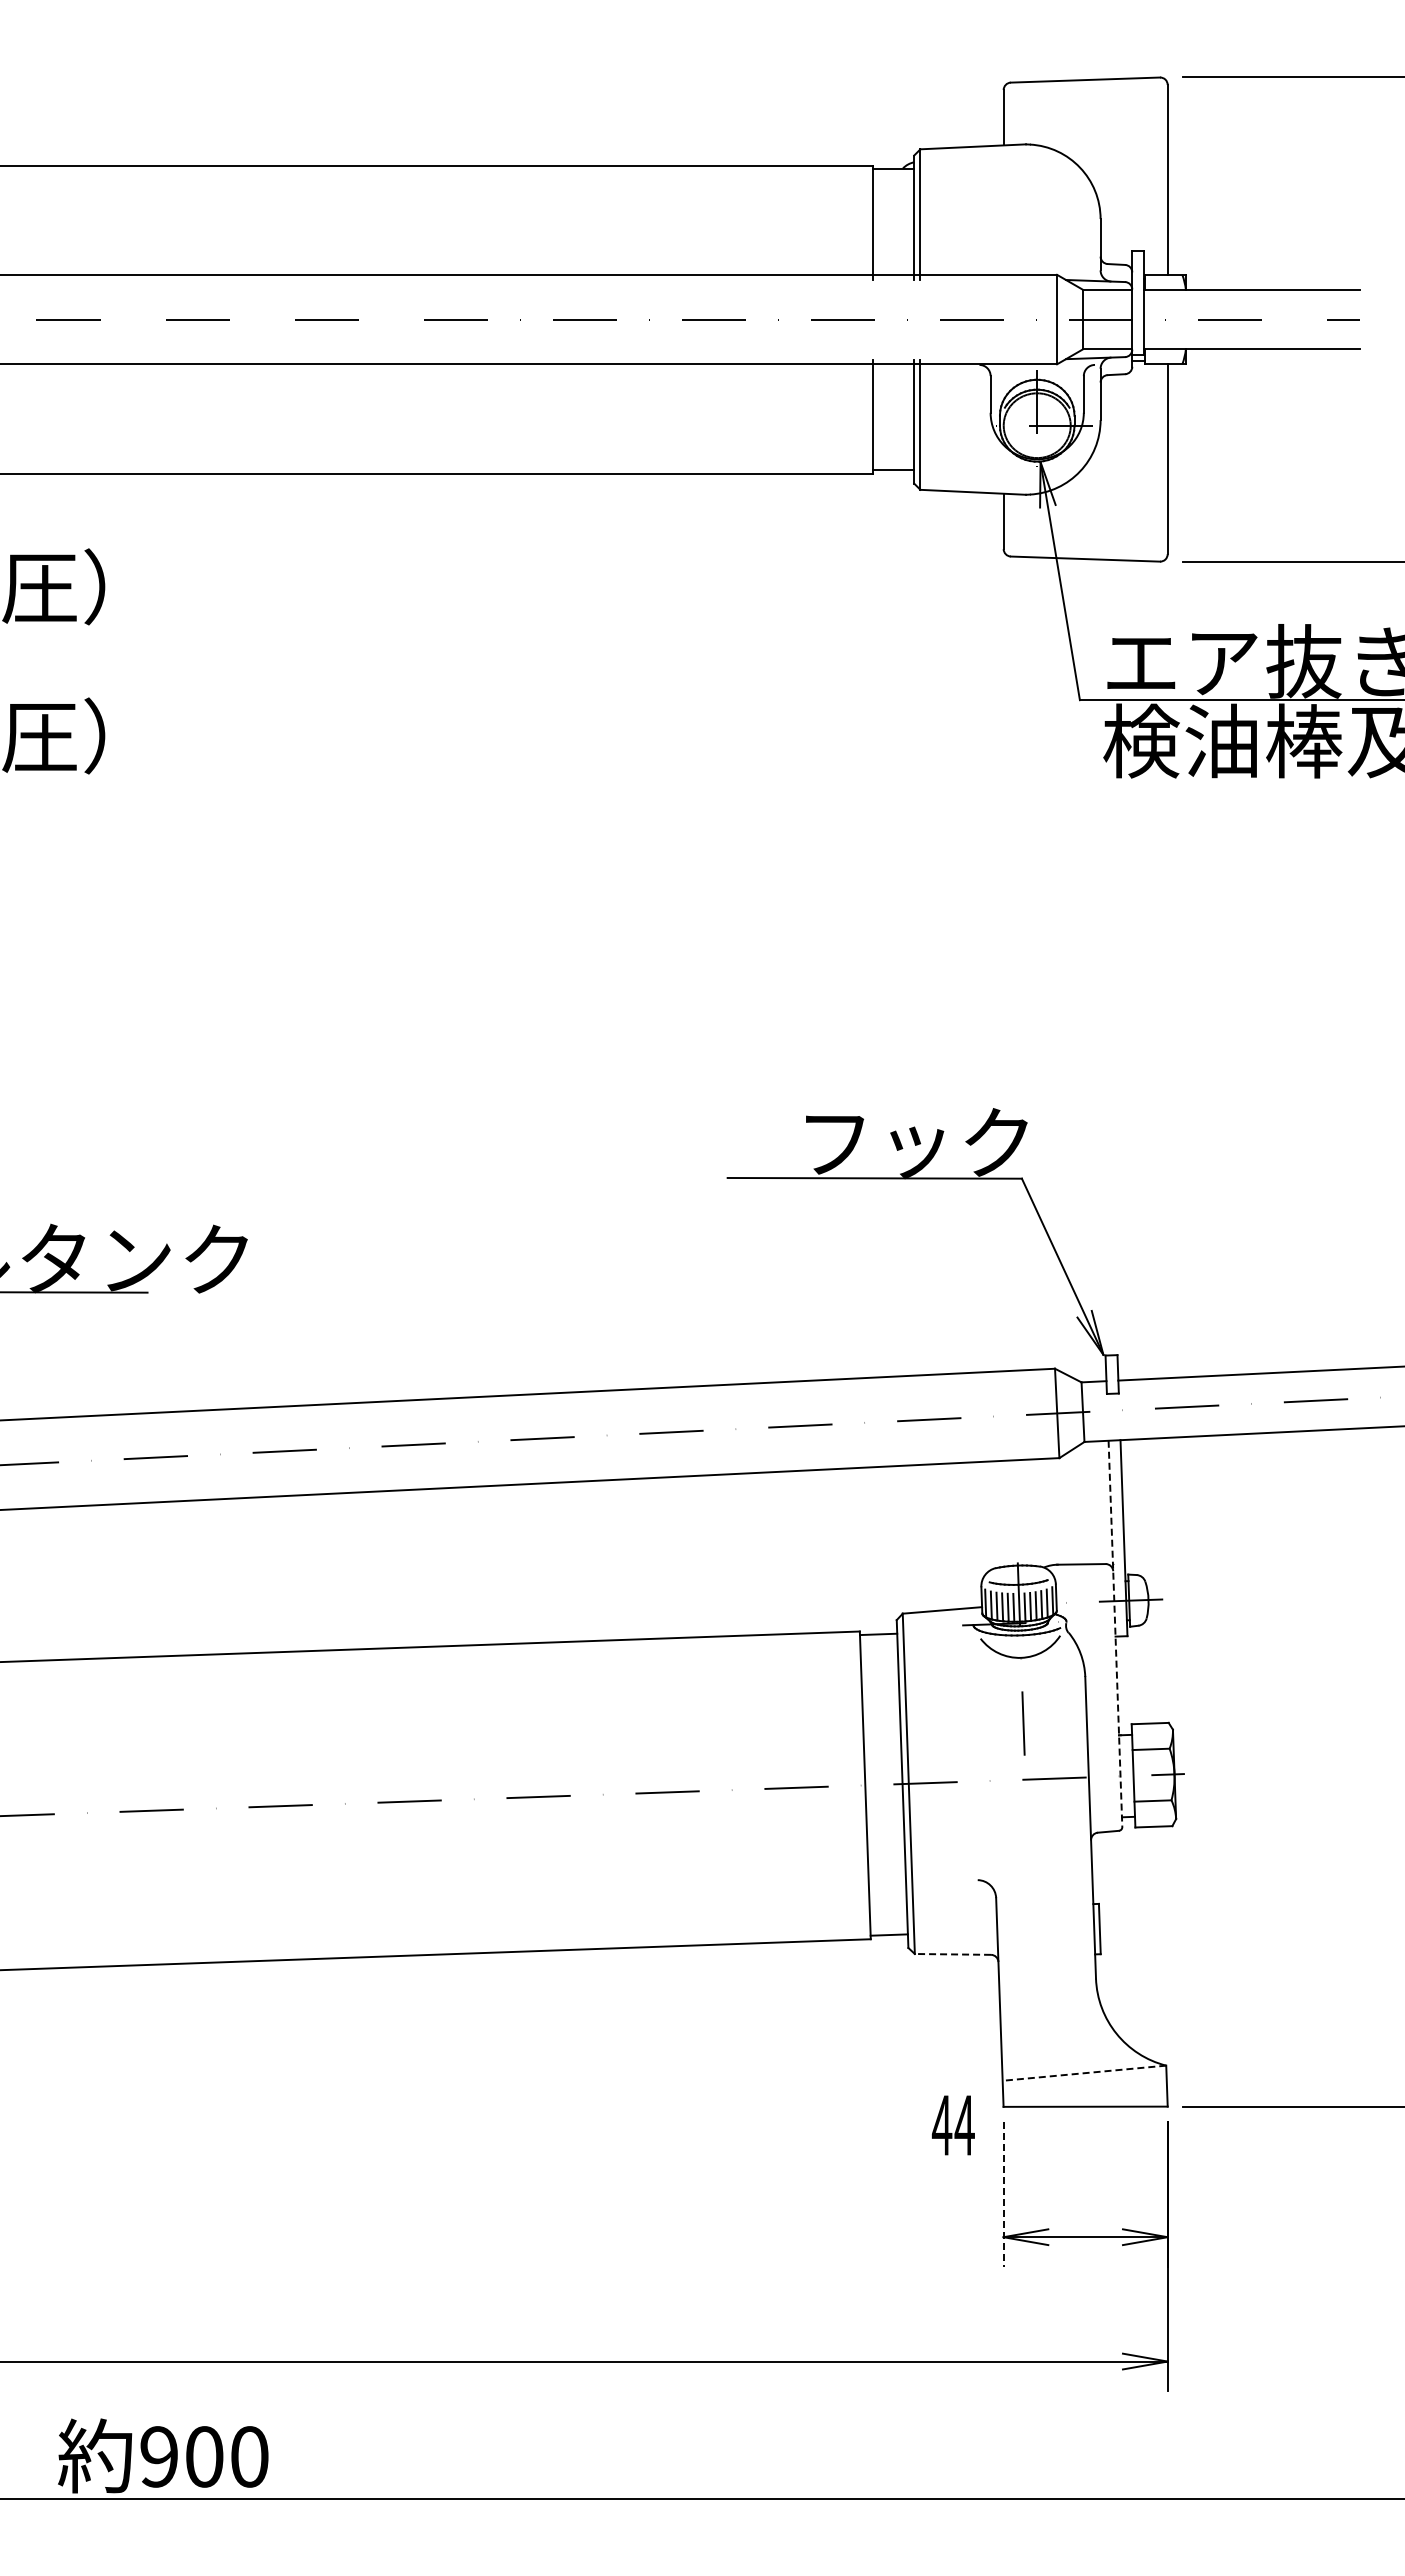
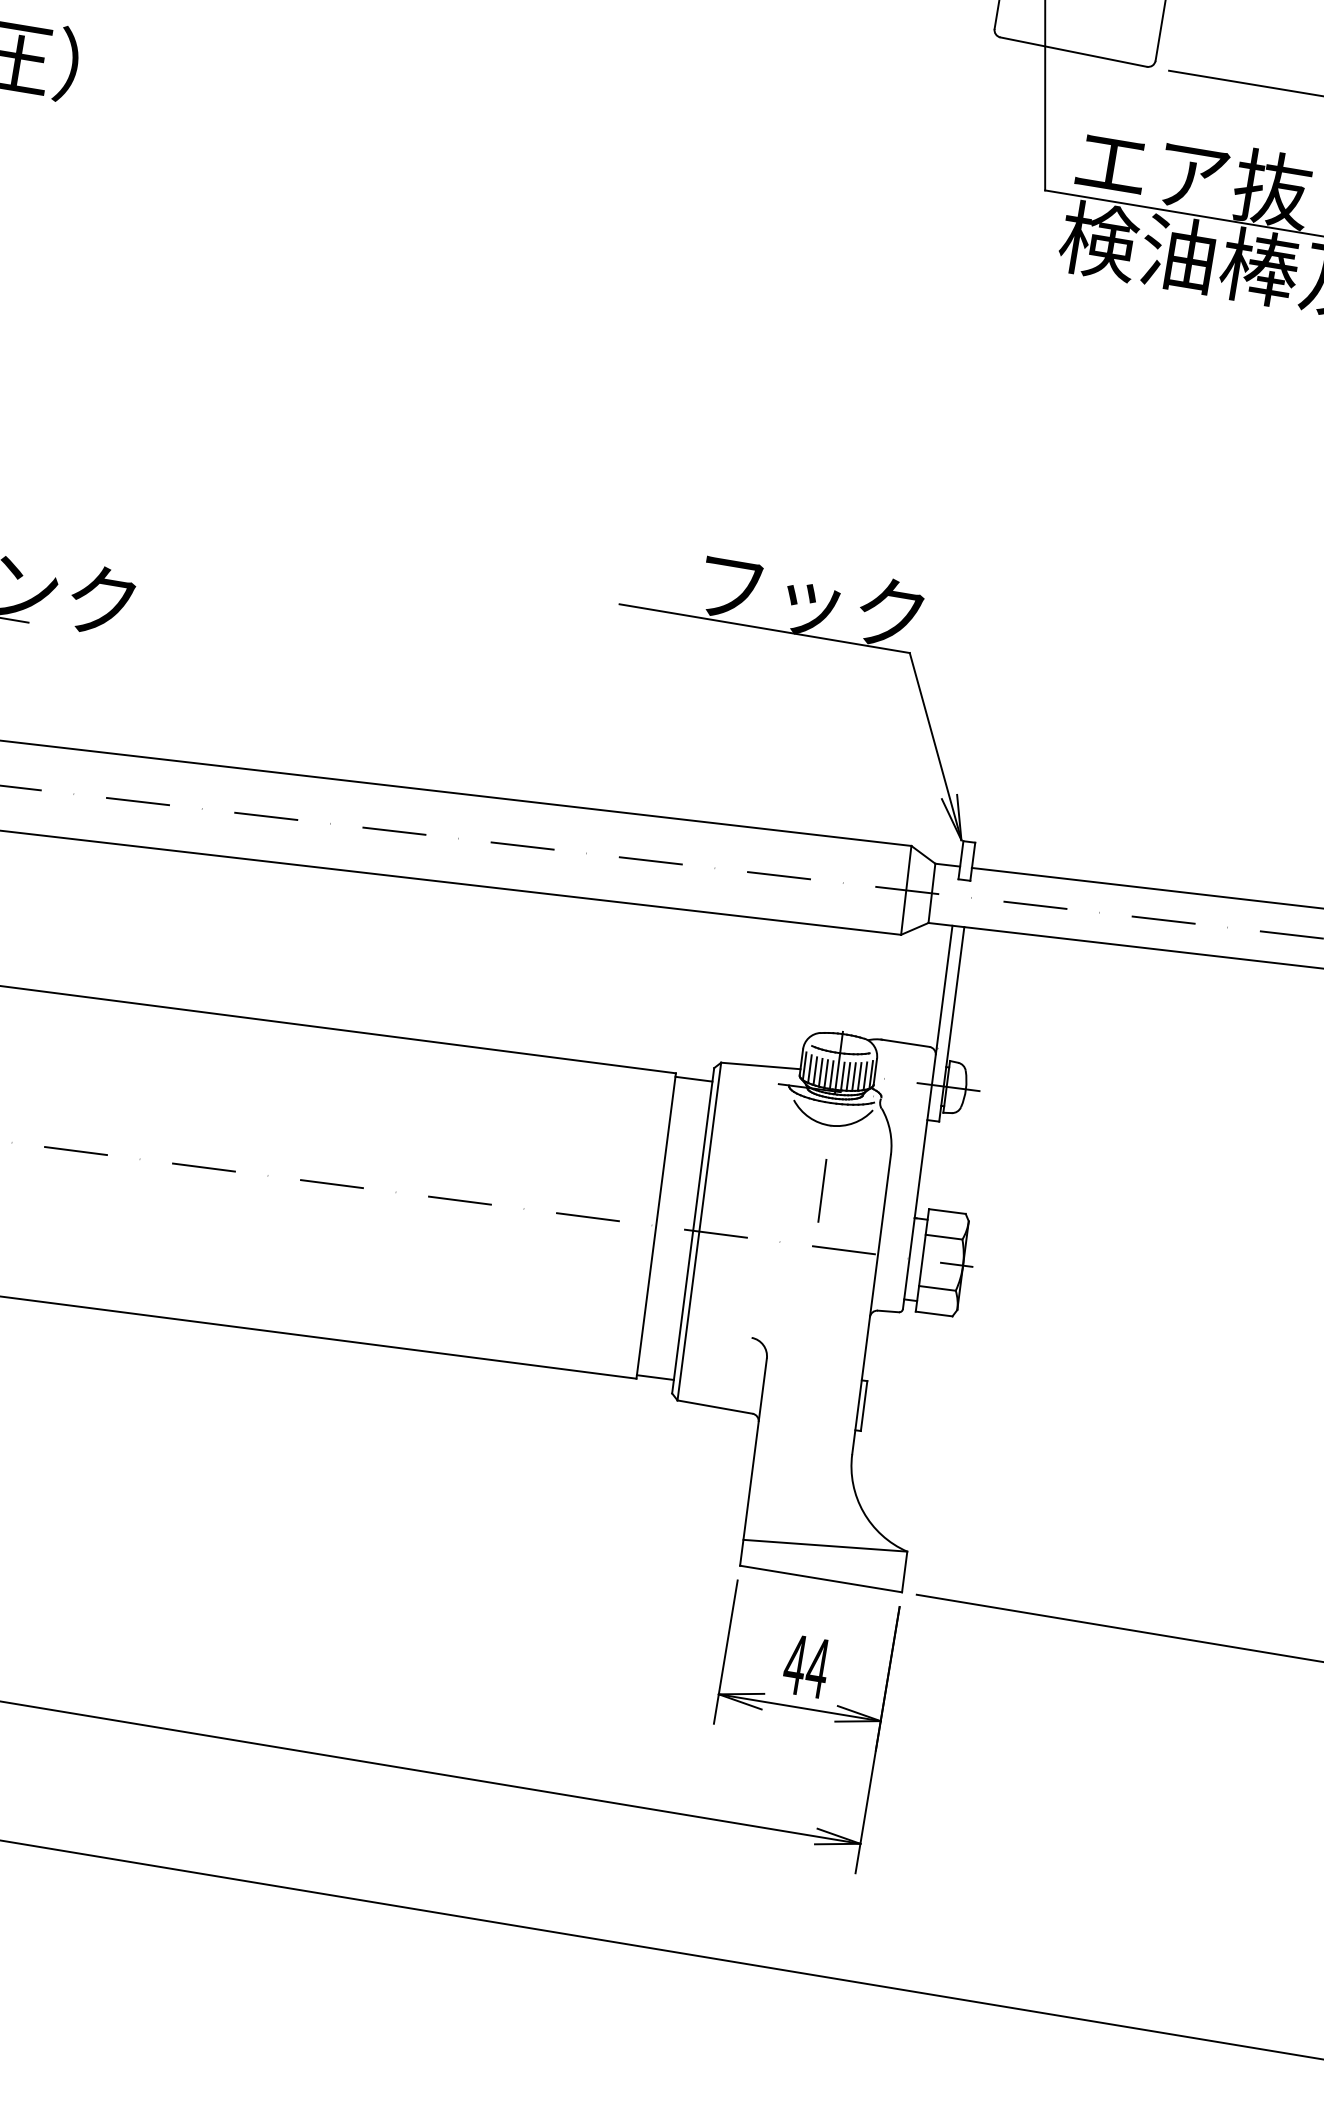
line: (1115, 1634) -> (927, 1118), dashed -> solid
line: (952, 1954) -> (714, 1407), dashed -> solid
line: (1083, 2073) -> (824, 1545), dashed -> solid
text: (953, 2125) -> (806, 1666), moved
line: (1003, 2194) -> (725, 1652), dashed -> solid

